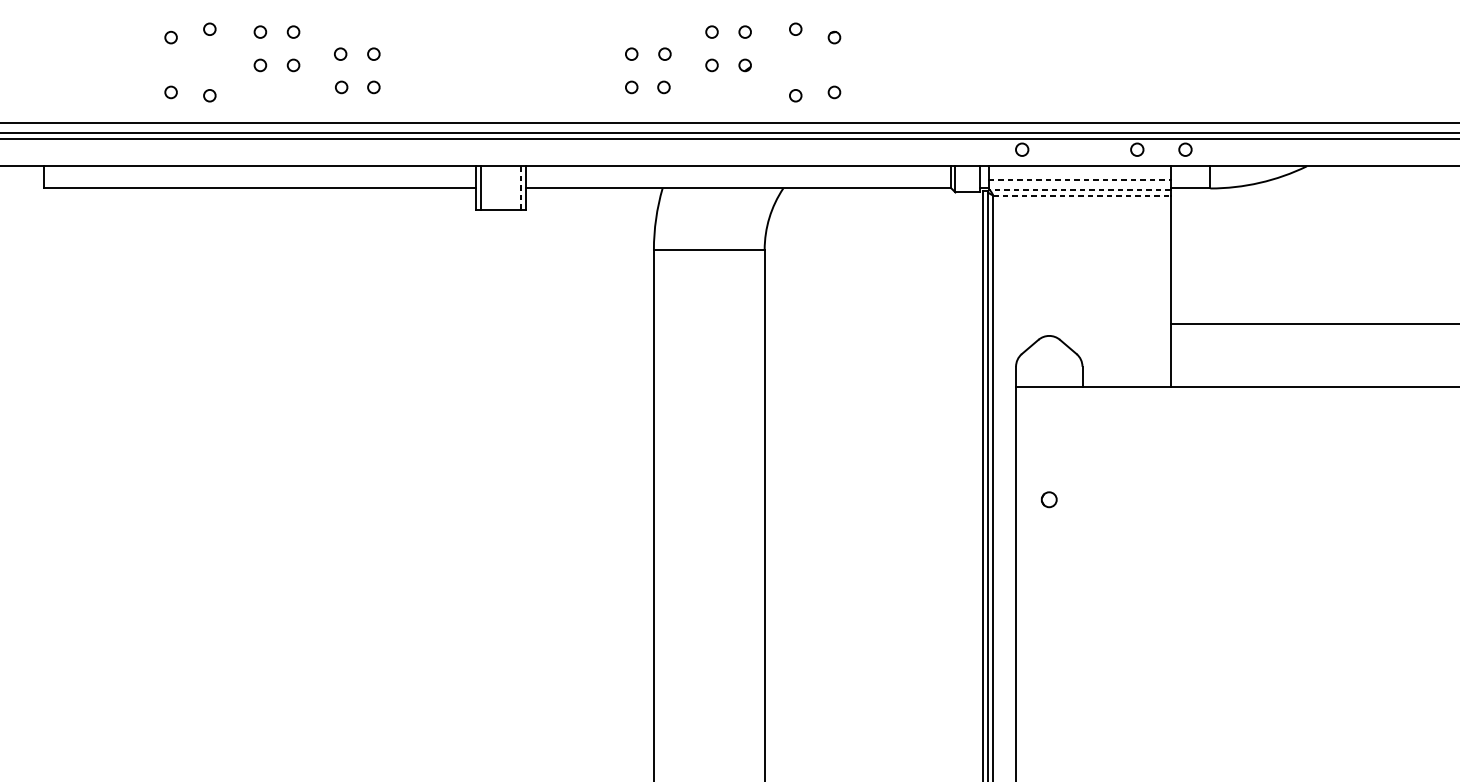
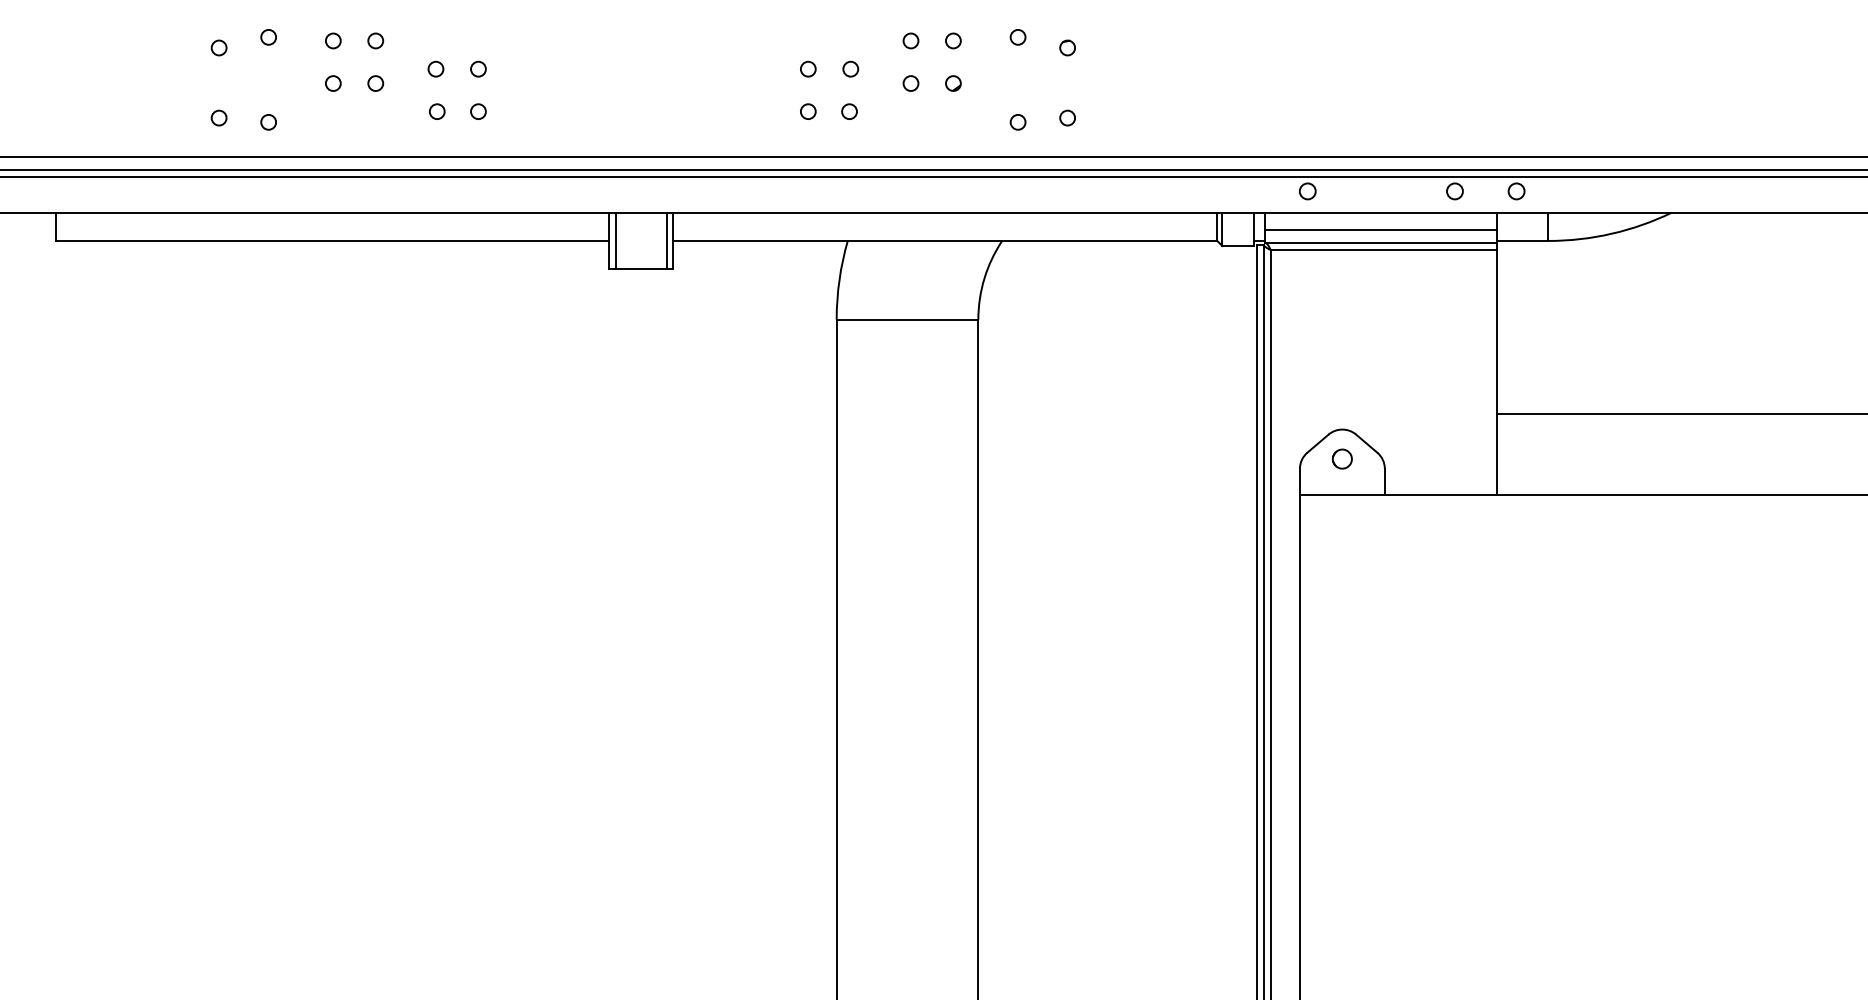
line: (1079, 179) -> (1381, 229), dashed -> solid
line: (520, 188) -> (666, 241), dashed -> solid
line: (1079, 190) -> (1380, 243), dashed -> solid
line: (1082, 195) -> (1384, 250), dashed -> solid
circle: (1049, 499) -> (1342, 458), moved

